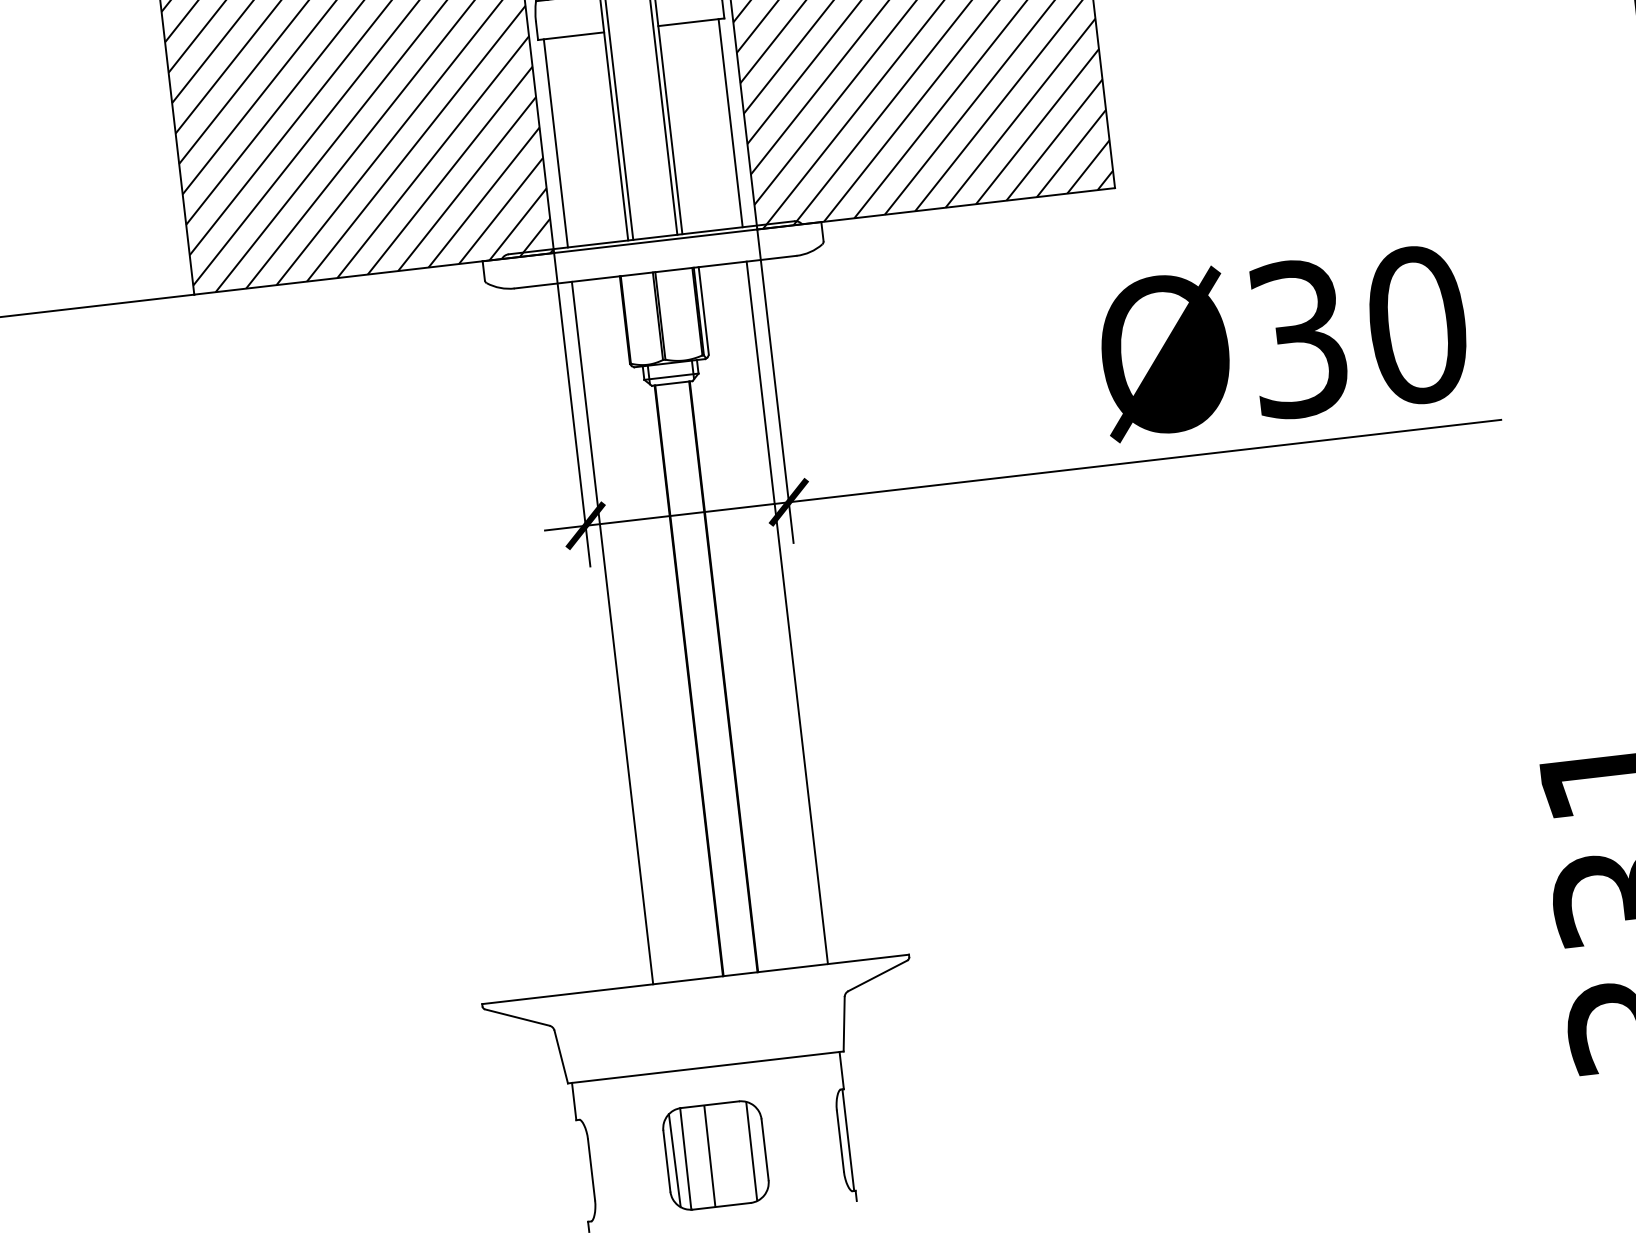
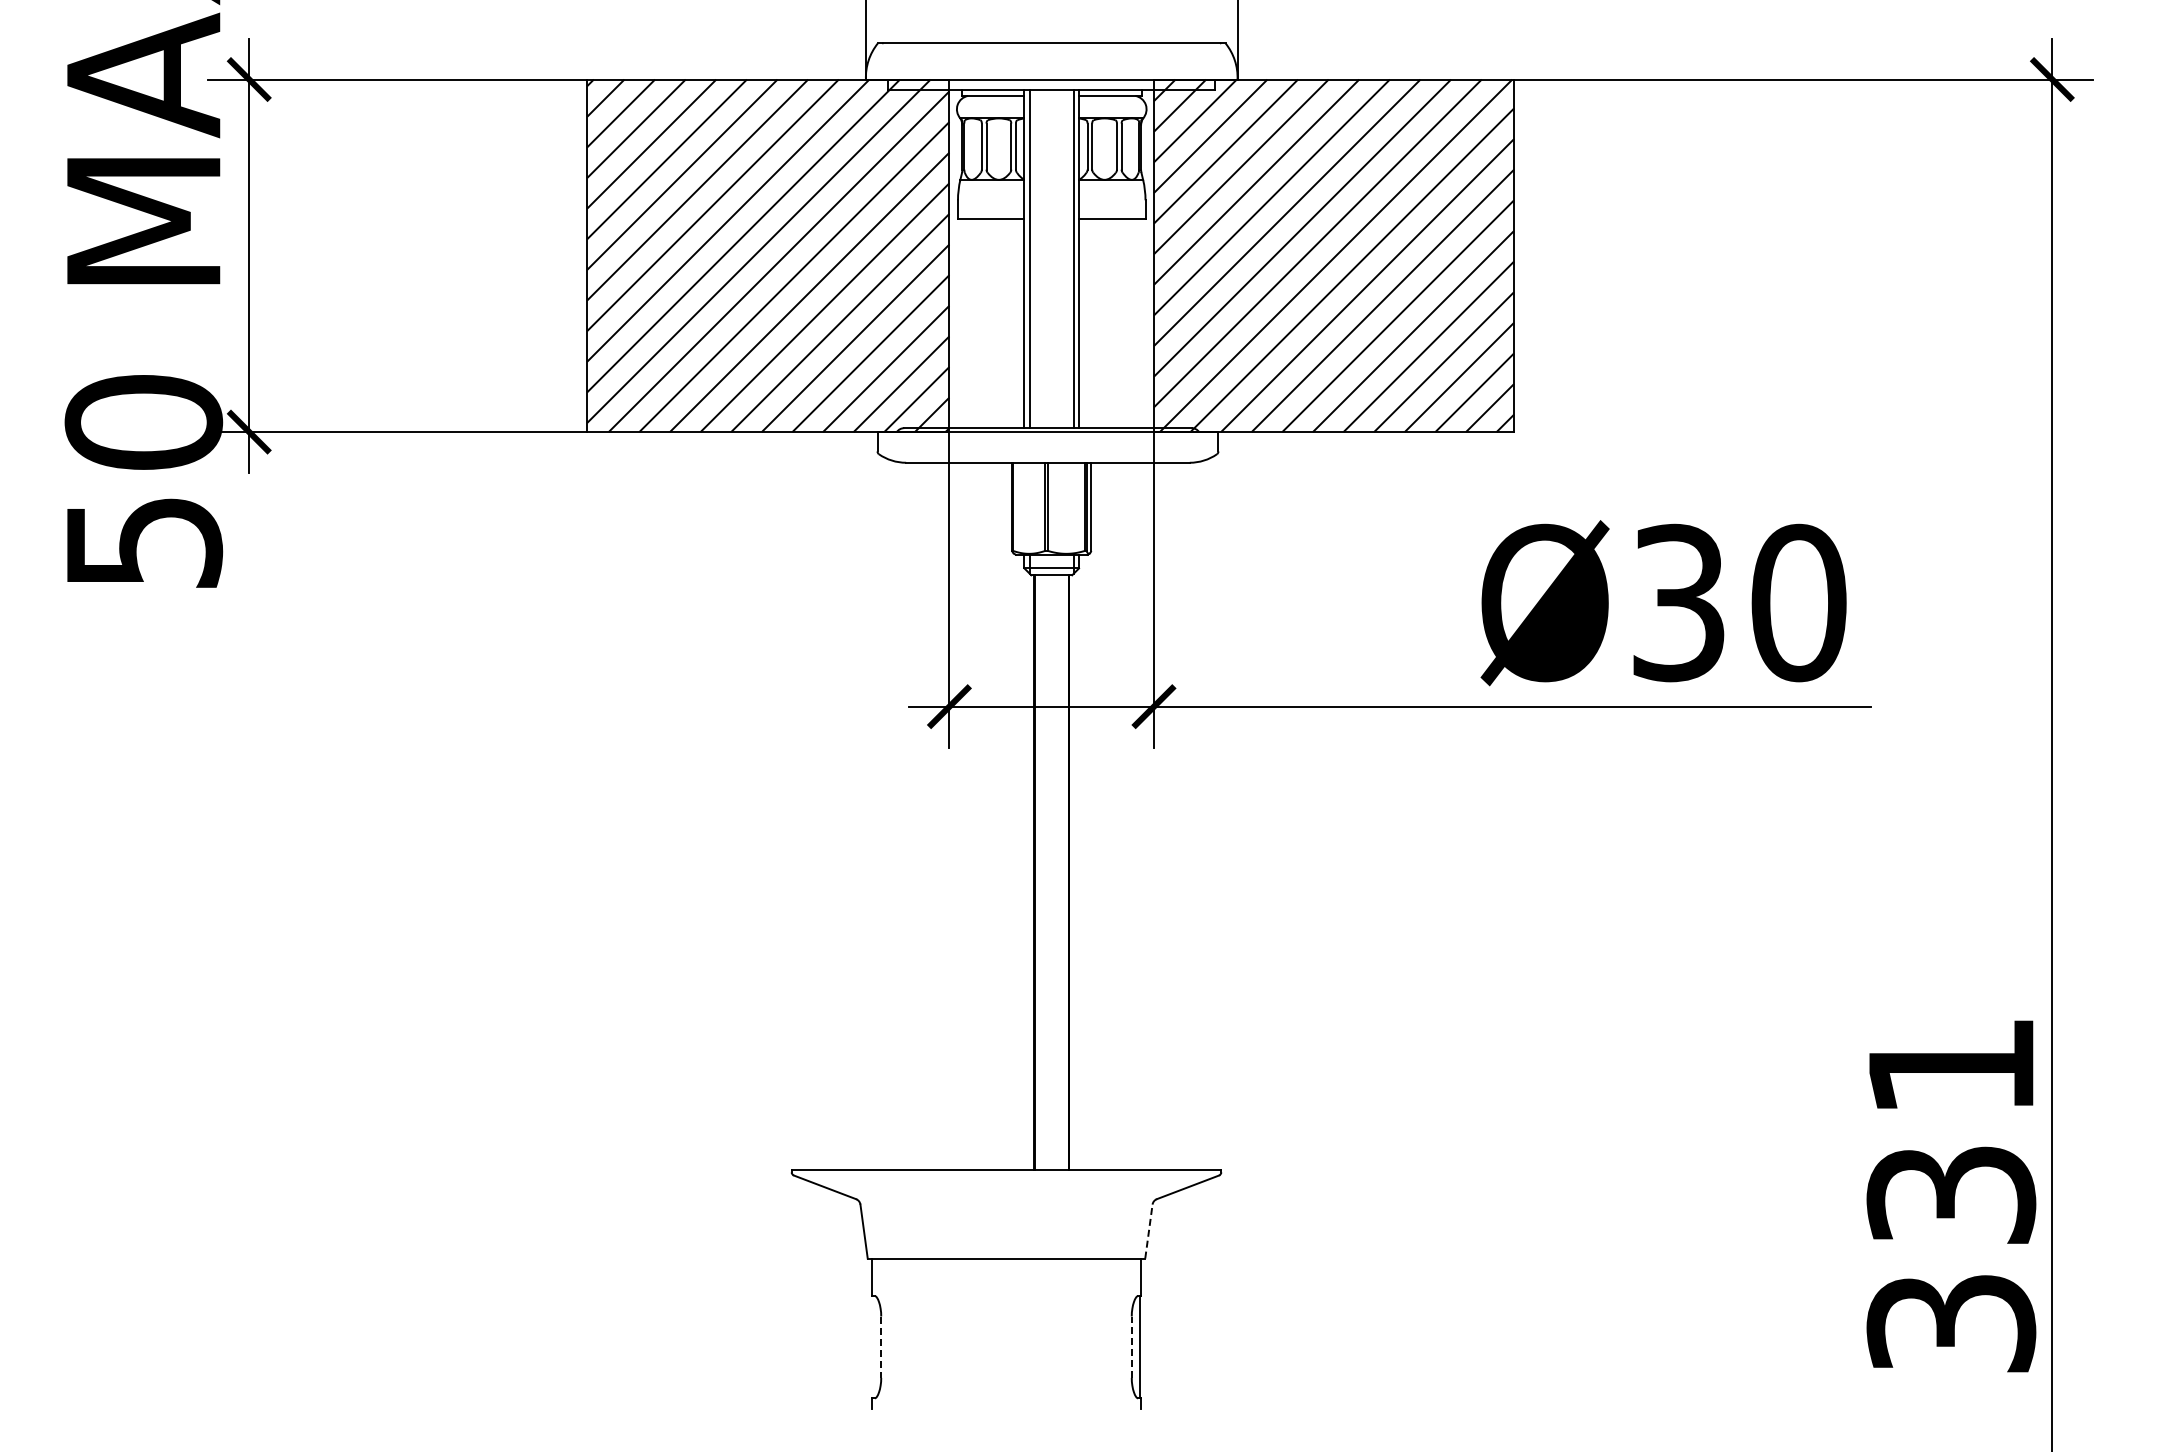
line: (730, 123) -> (1139, 323), removed
line: (555, 143) -> (963, 323), removed
line: (786, 612) -> (1139, 815), removed
line: (612, 632) -> (963, 815), removed
line: (843, 1024) -> (1148, 1231), solid -> dashed
line: (840, 1141) -> (1131, 1347), solid -> dashed
part: (716, 1155) -> (1006, 1347), removed
line: (591, 1170) -> (881, 1347), solid -> dashed

